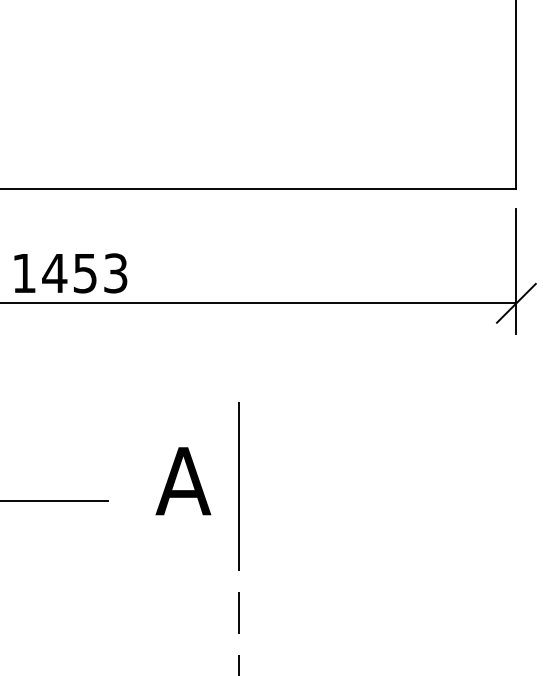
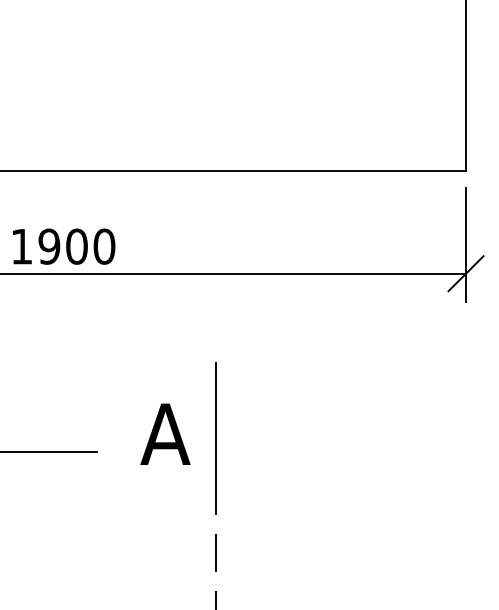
text: (84, 273) -> (76, 246), 1453 -> 1900

